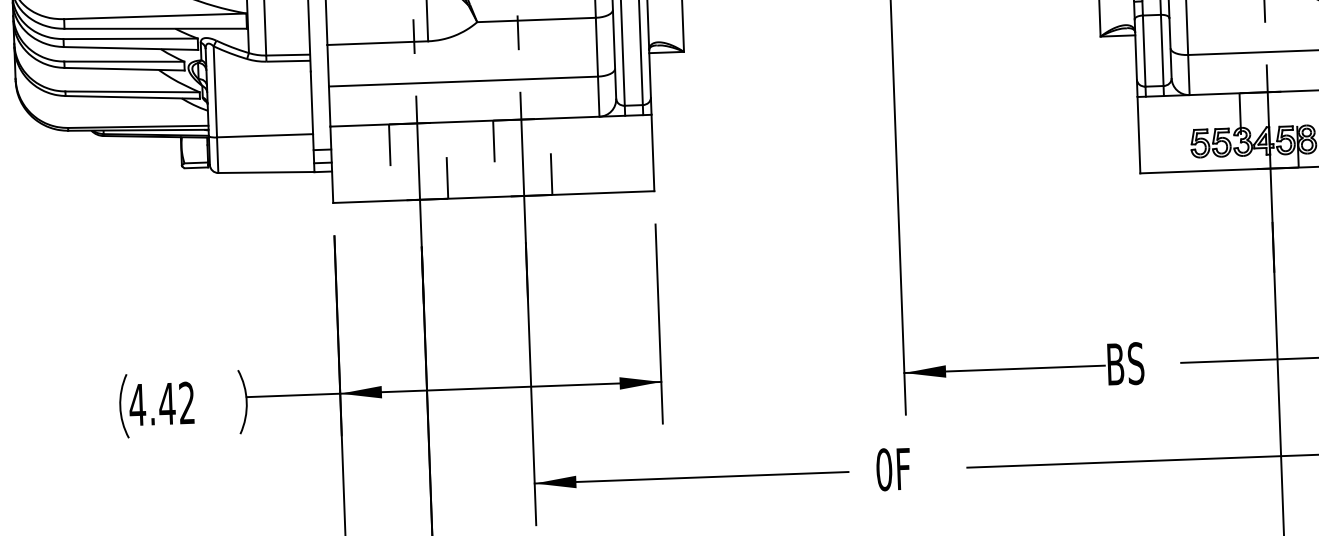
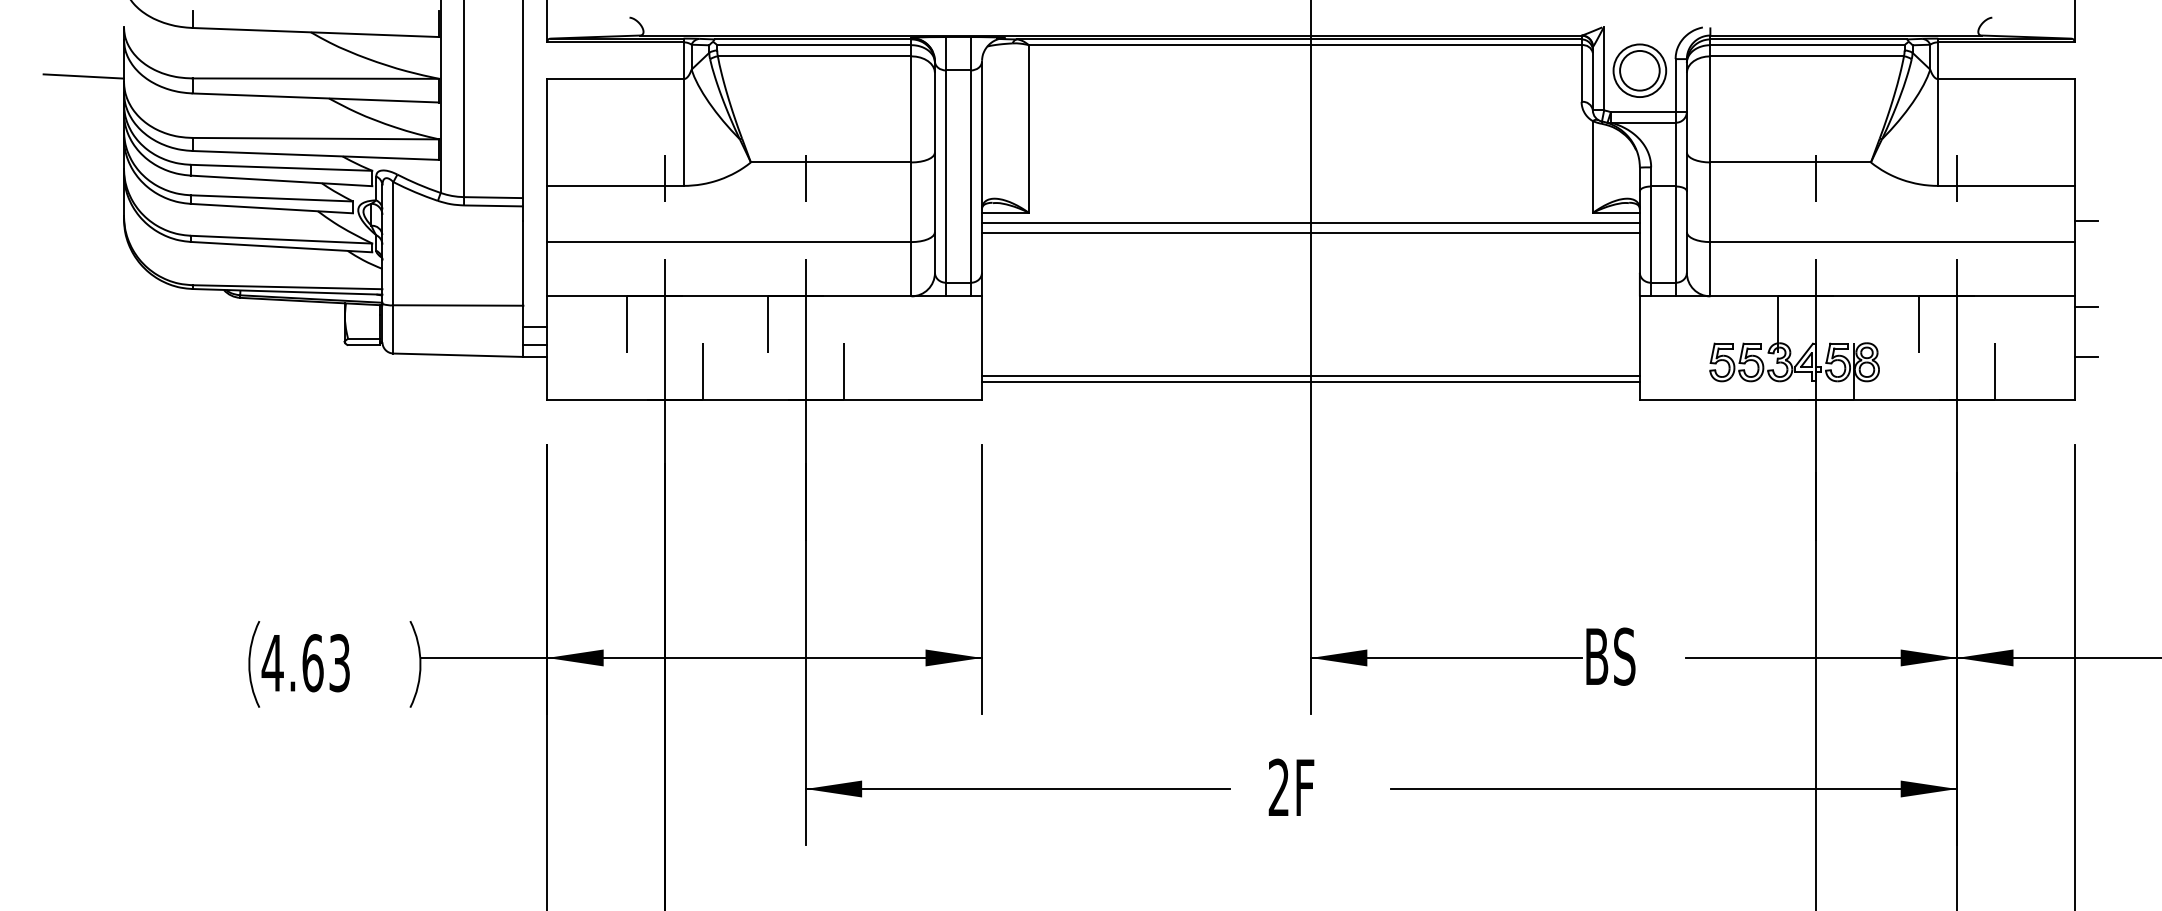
line: (892, 52) -> (1310, 223), added
line: (892, 59) -> (1310, 233), added
line: (896, 165) -> (1310, 376), added
line: (896, 168) -> (1310, 381), added
text: (176, 403) -> (325, 663), 4.42 -> 4.63
text: (883, 469) -> (1278, 787), 0F -> 2F

